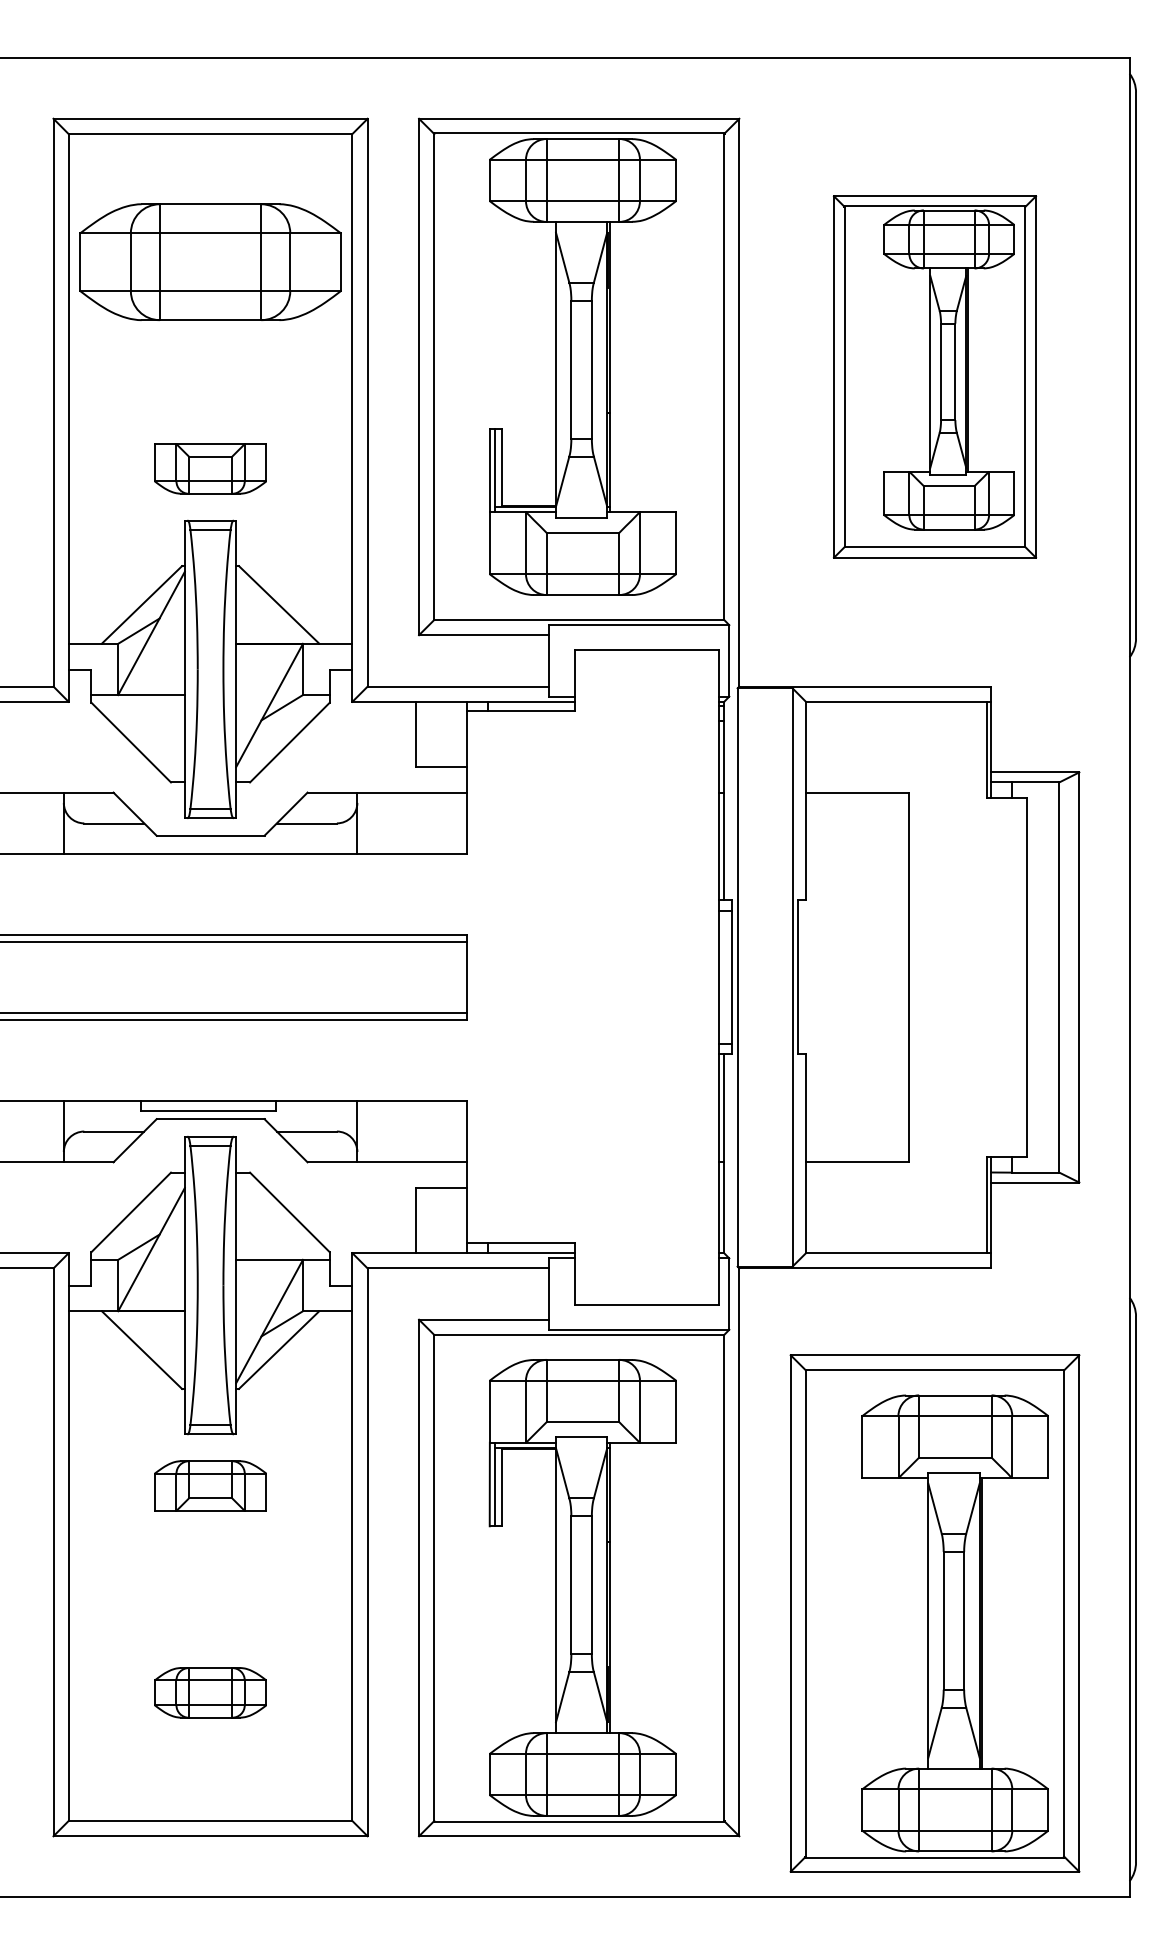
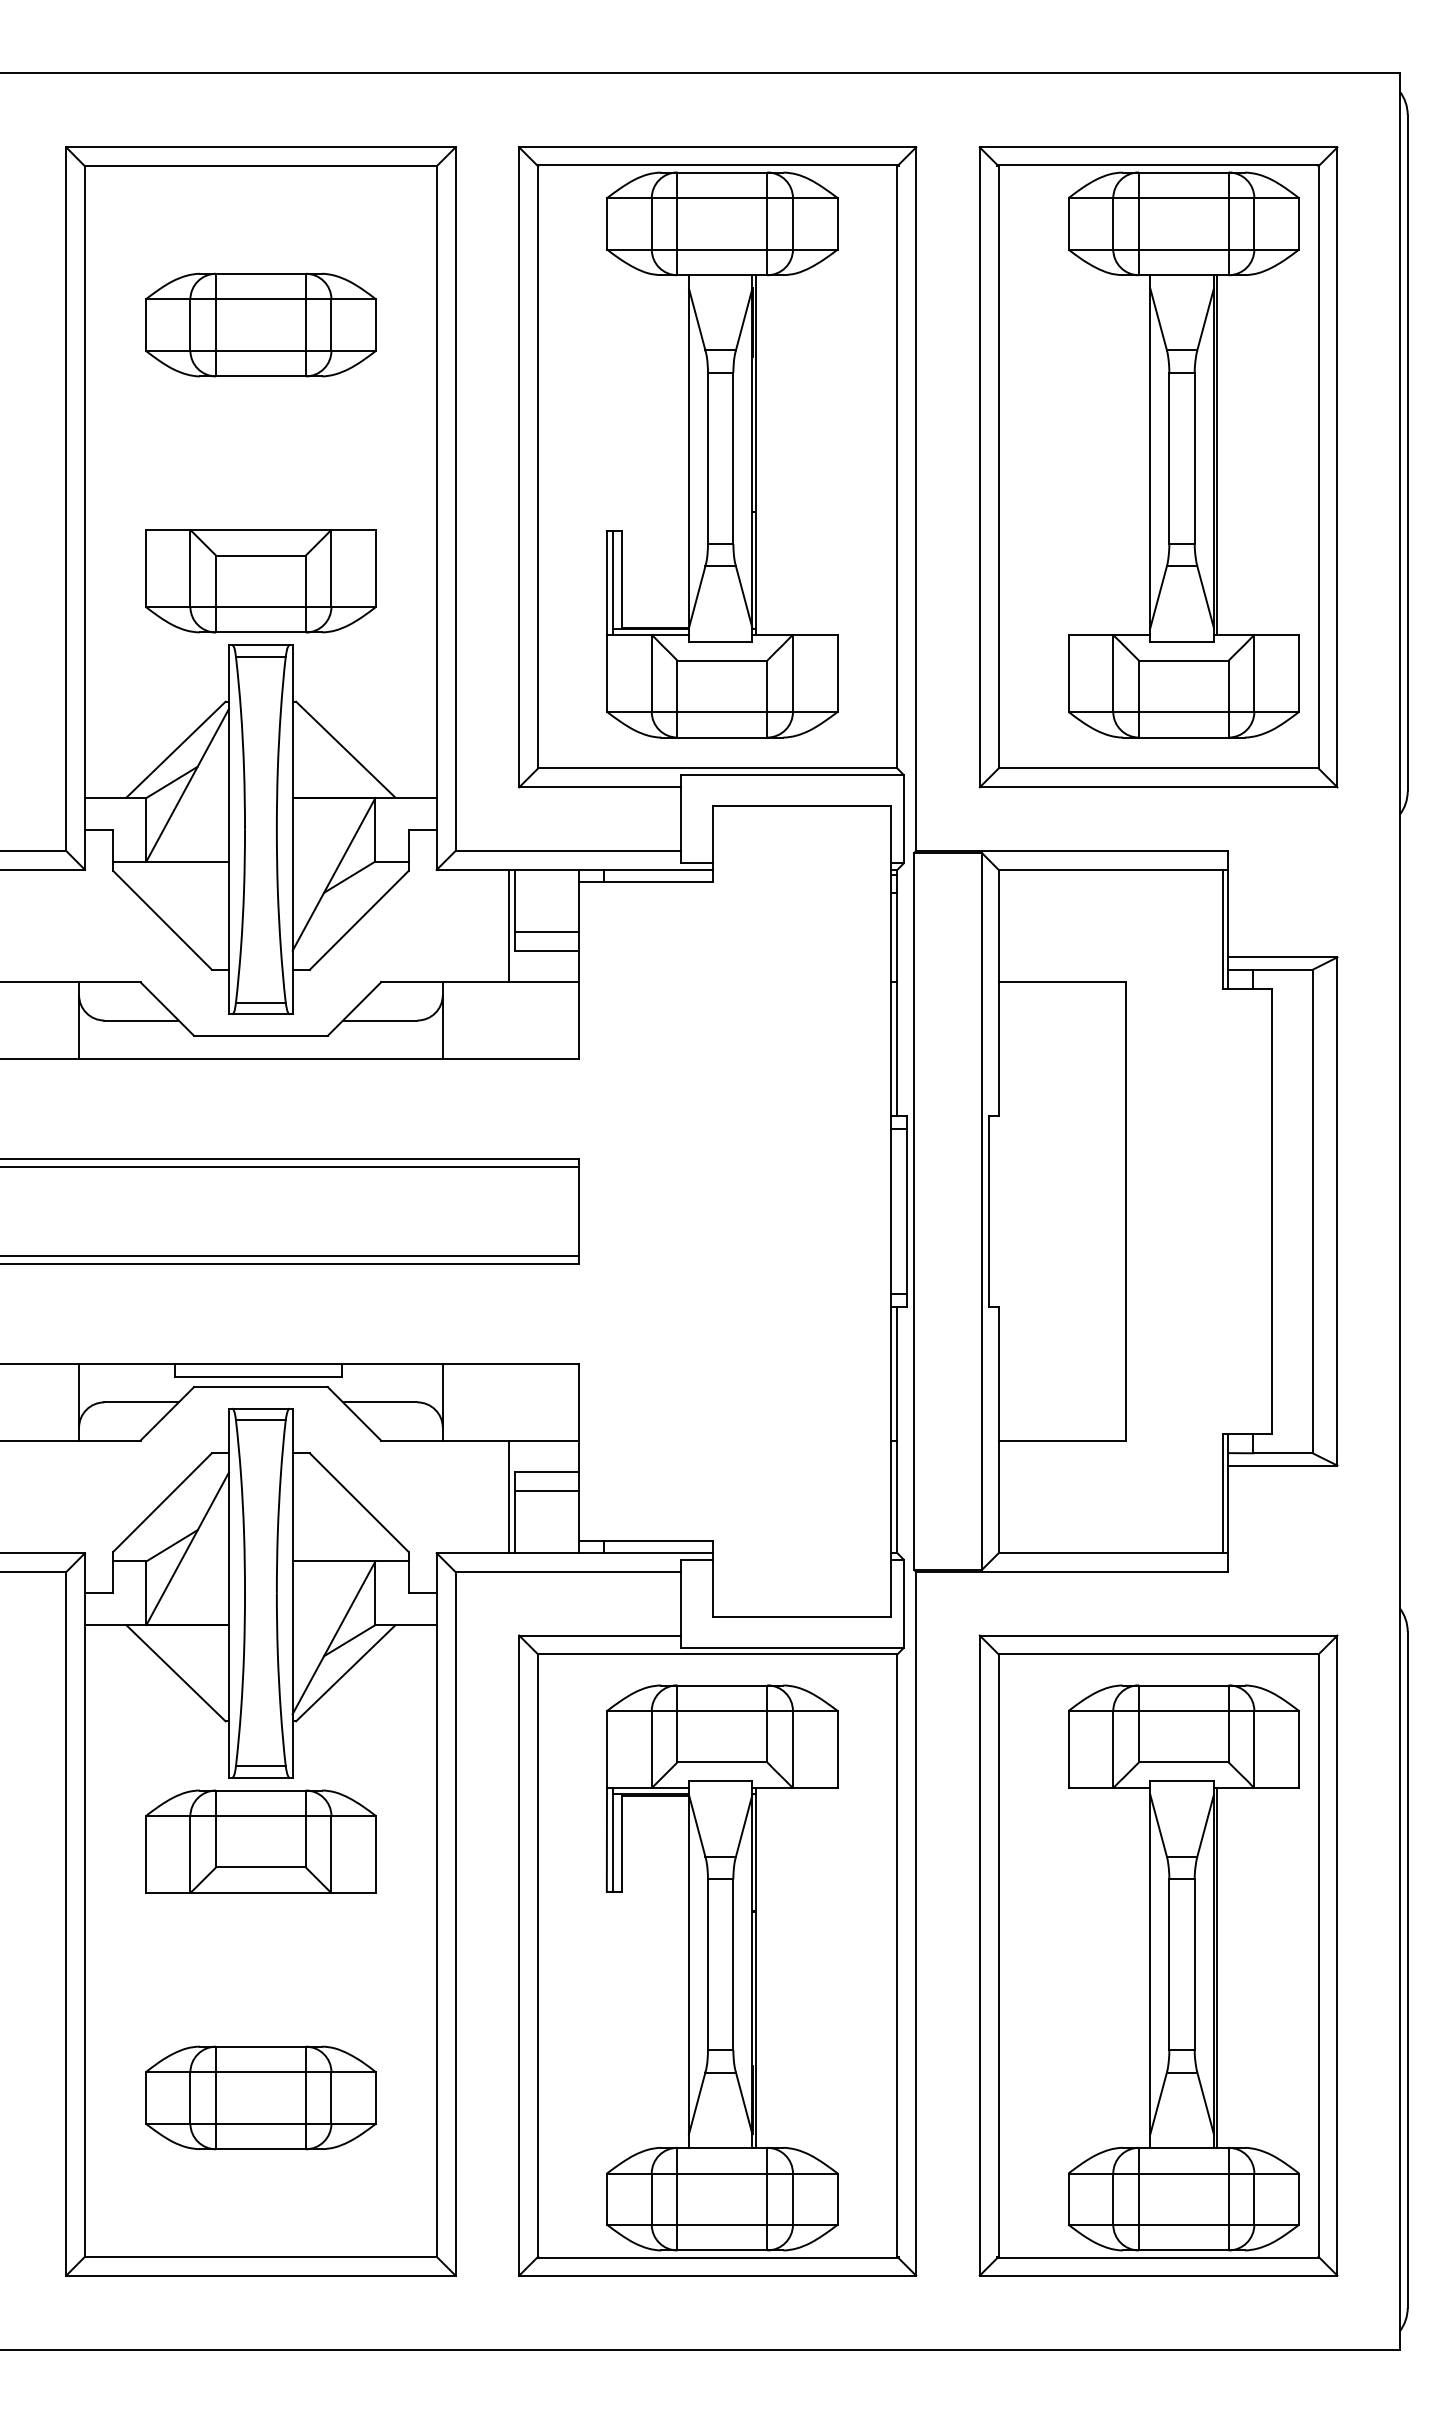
part: (210, 261) -> (260, 324), size x0.71
part: (934, 377) -> (1158, 467), size x1.43
part: (210, 469) -> (260, 581), size x1.67
line: (411, 746) -> (509, 925), added
line: (441, 751) -> (547, 931), added
line: (441, 1203) -> (547, 1491), added
line: (411, 1207) -> (509, 1496), added
part: (210, 1485) -> (260, 1841), size x1.67
part: (934, 1613) -> (1158, 1955), moved
part: (210, 1692) -> (260, 2097), size x1.67

